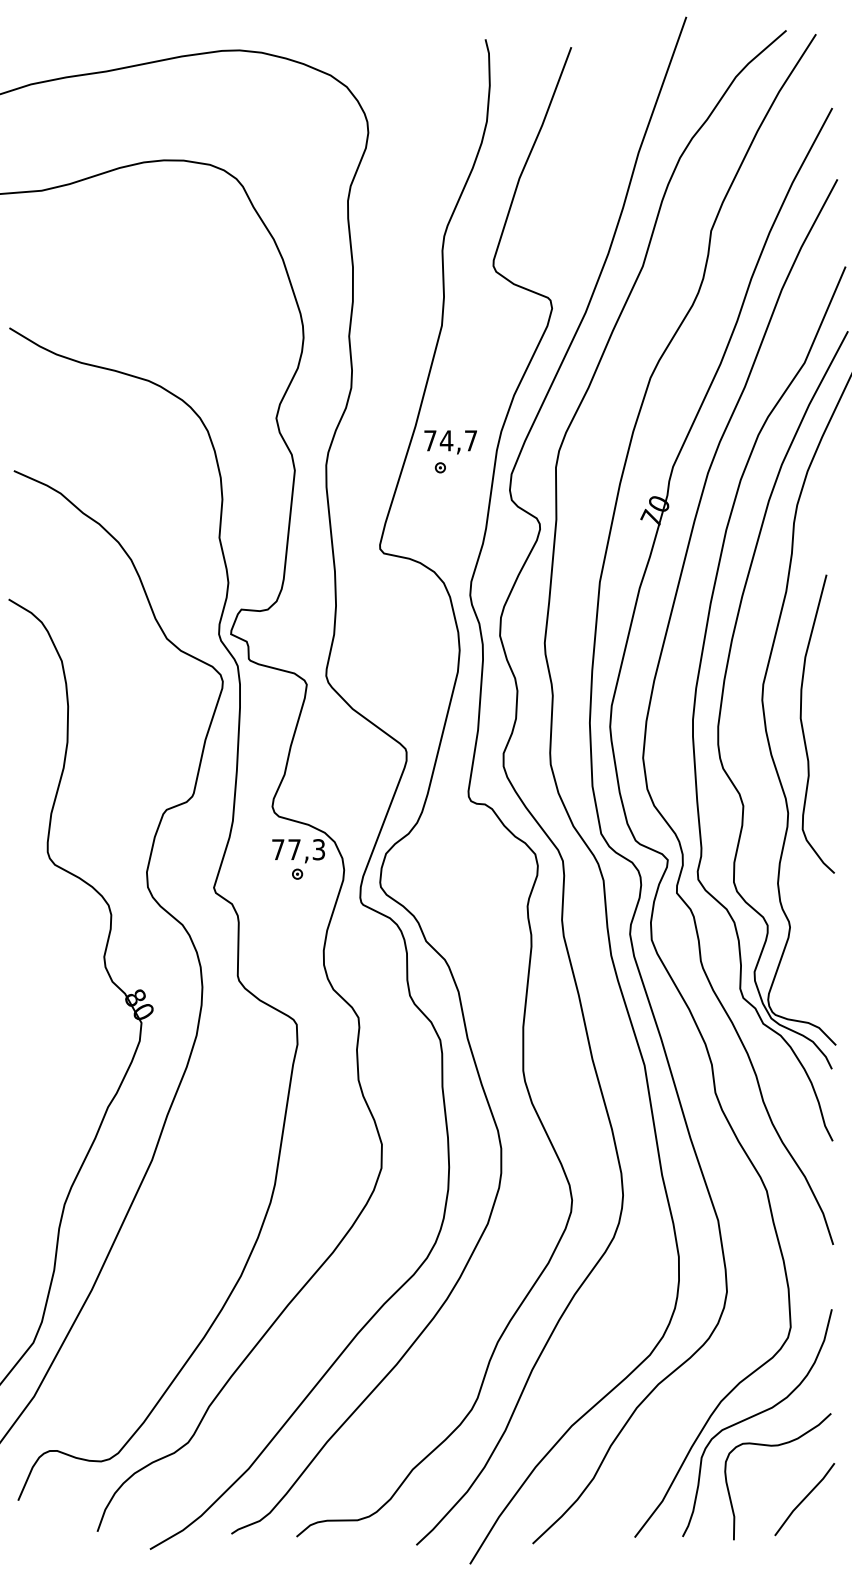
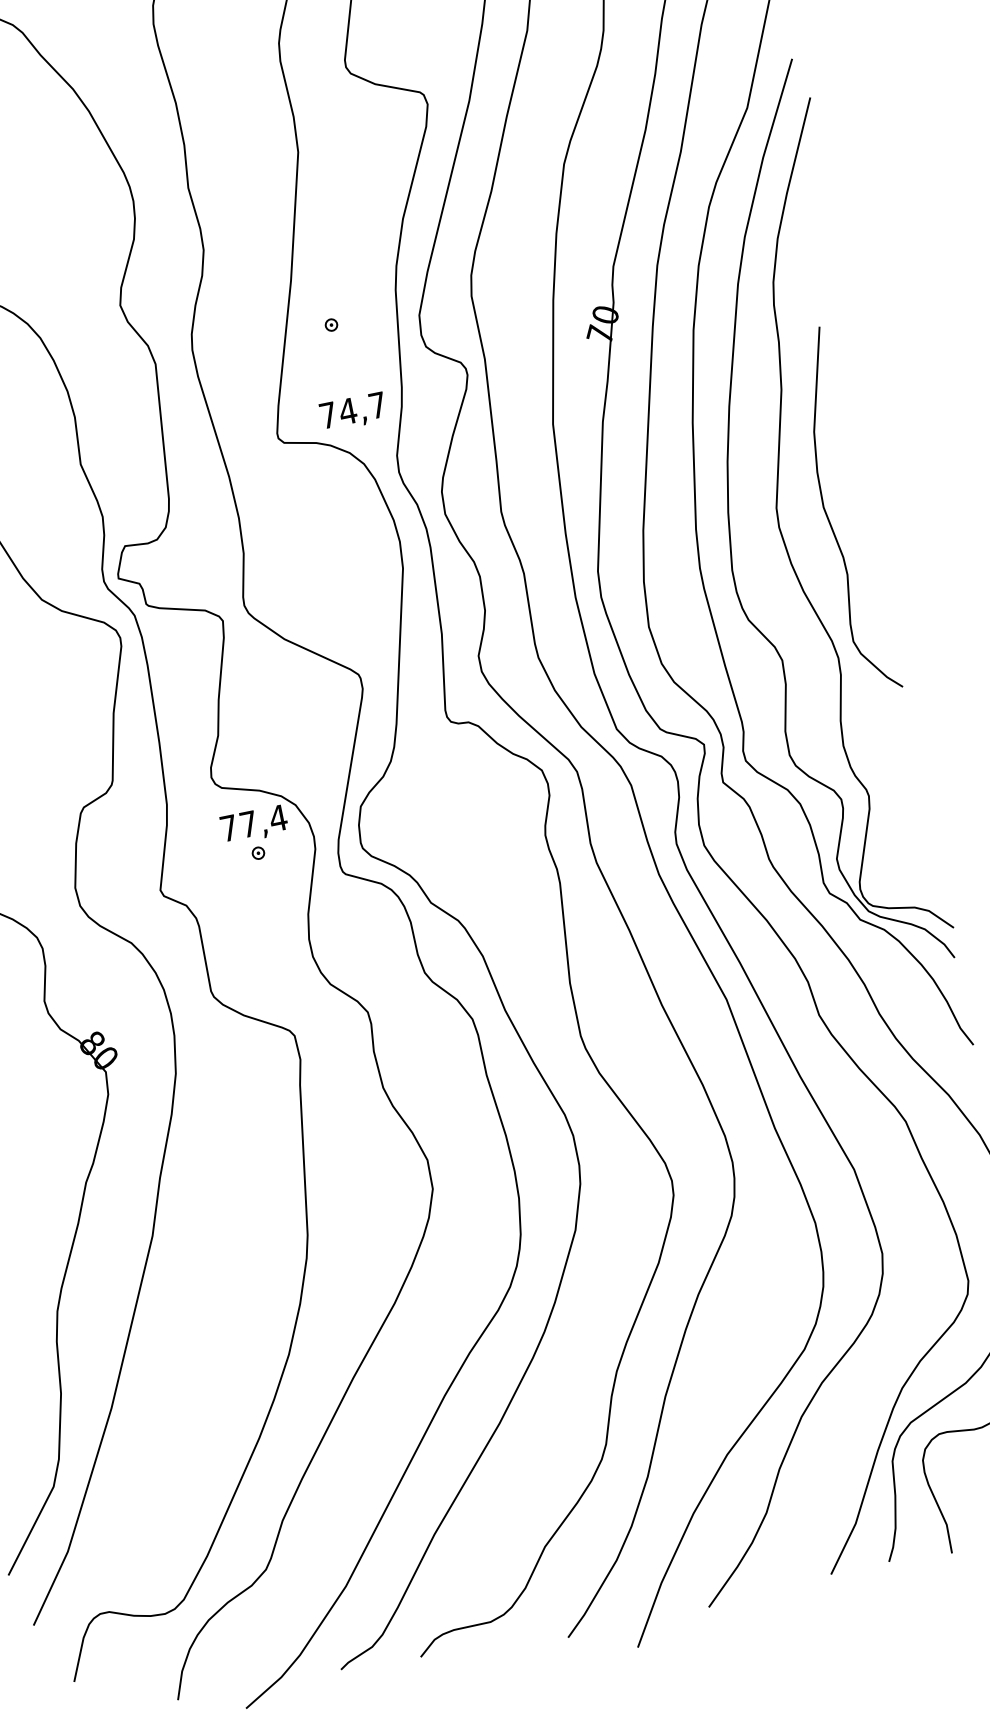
text: (450, 442) -> (353, 412), moved
curve: (803, 726) -> (828, 516), moved
text: (318, 849) -> (277, 818), 77,3 -> 77,4

